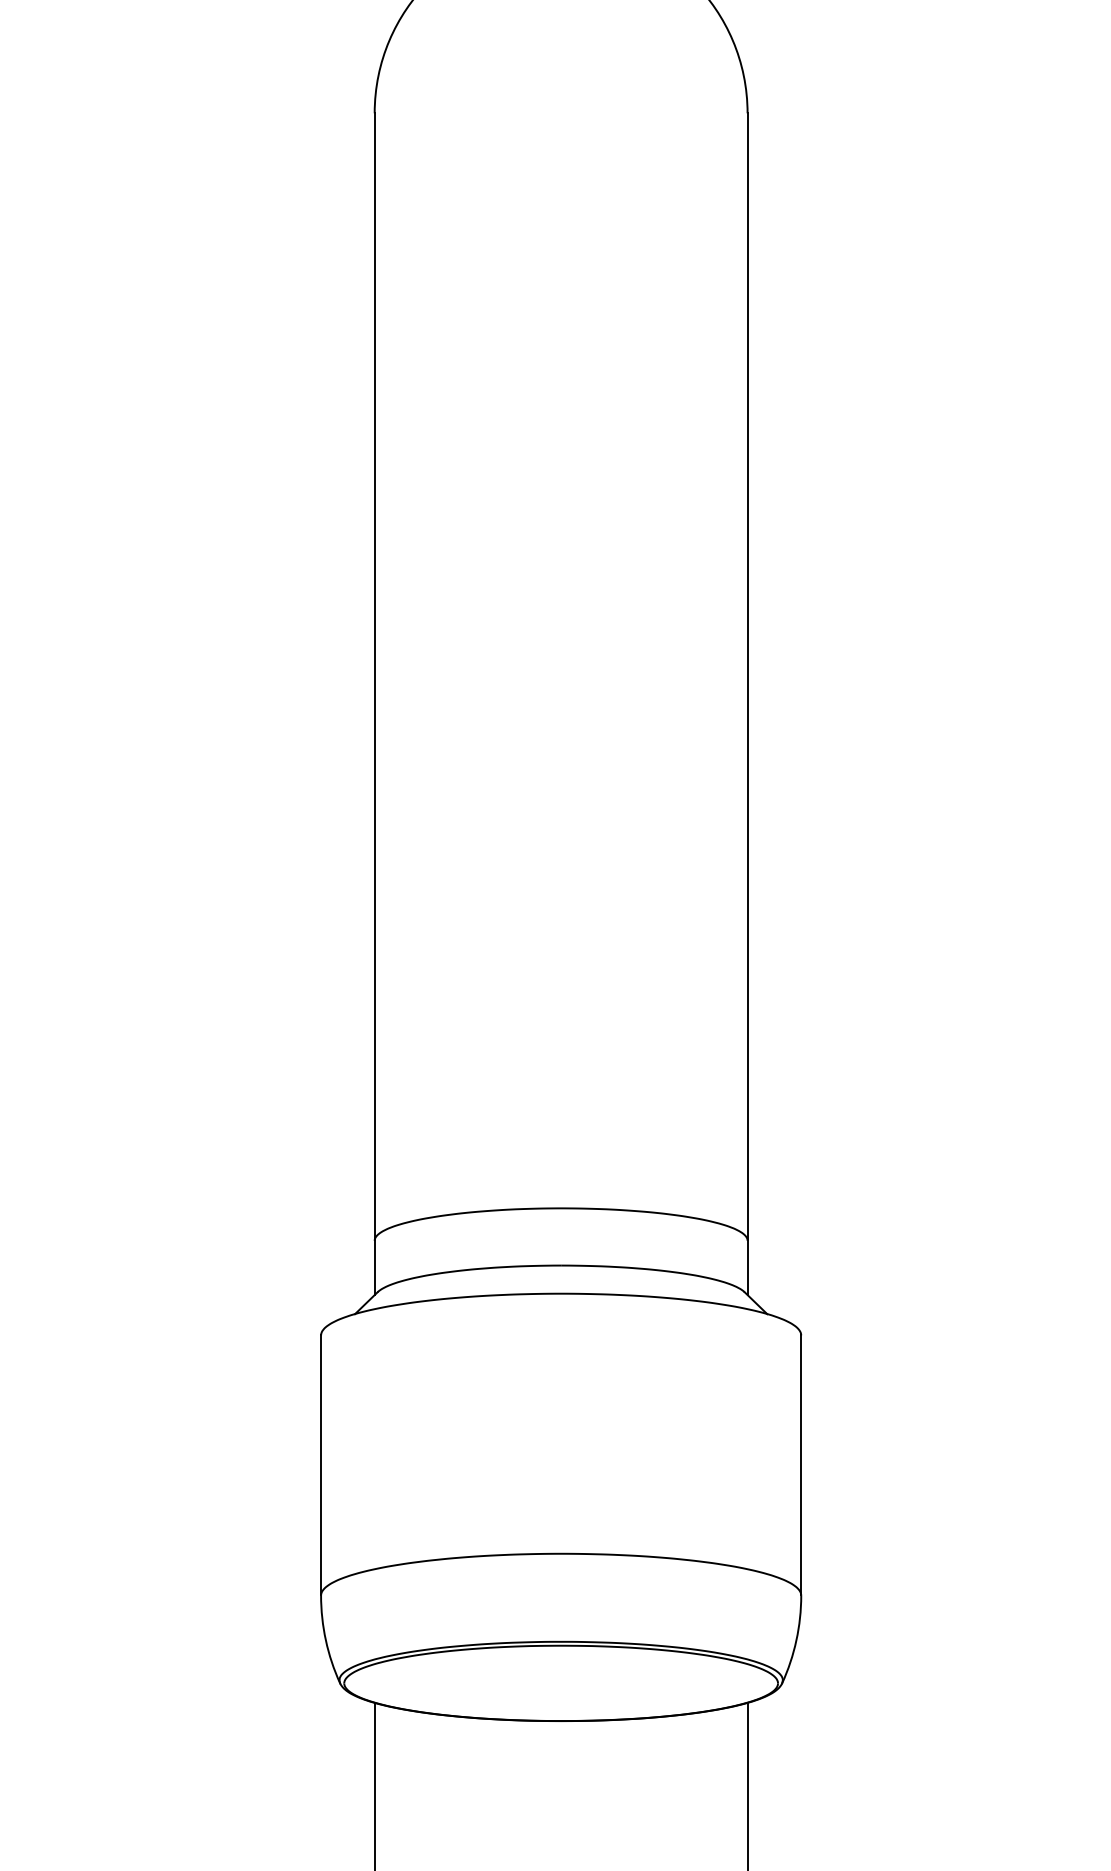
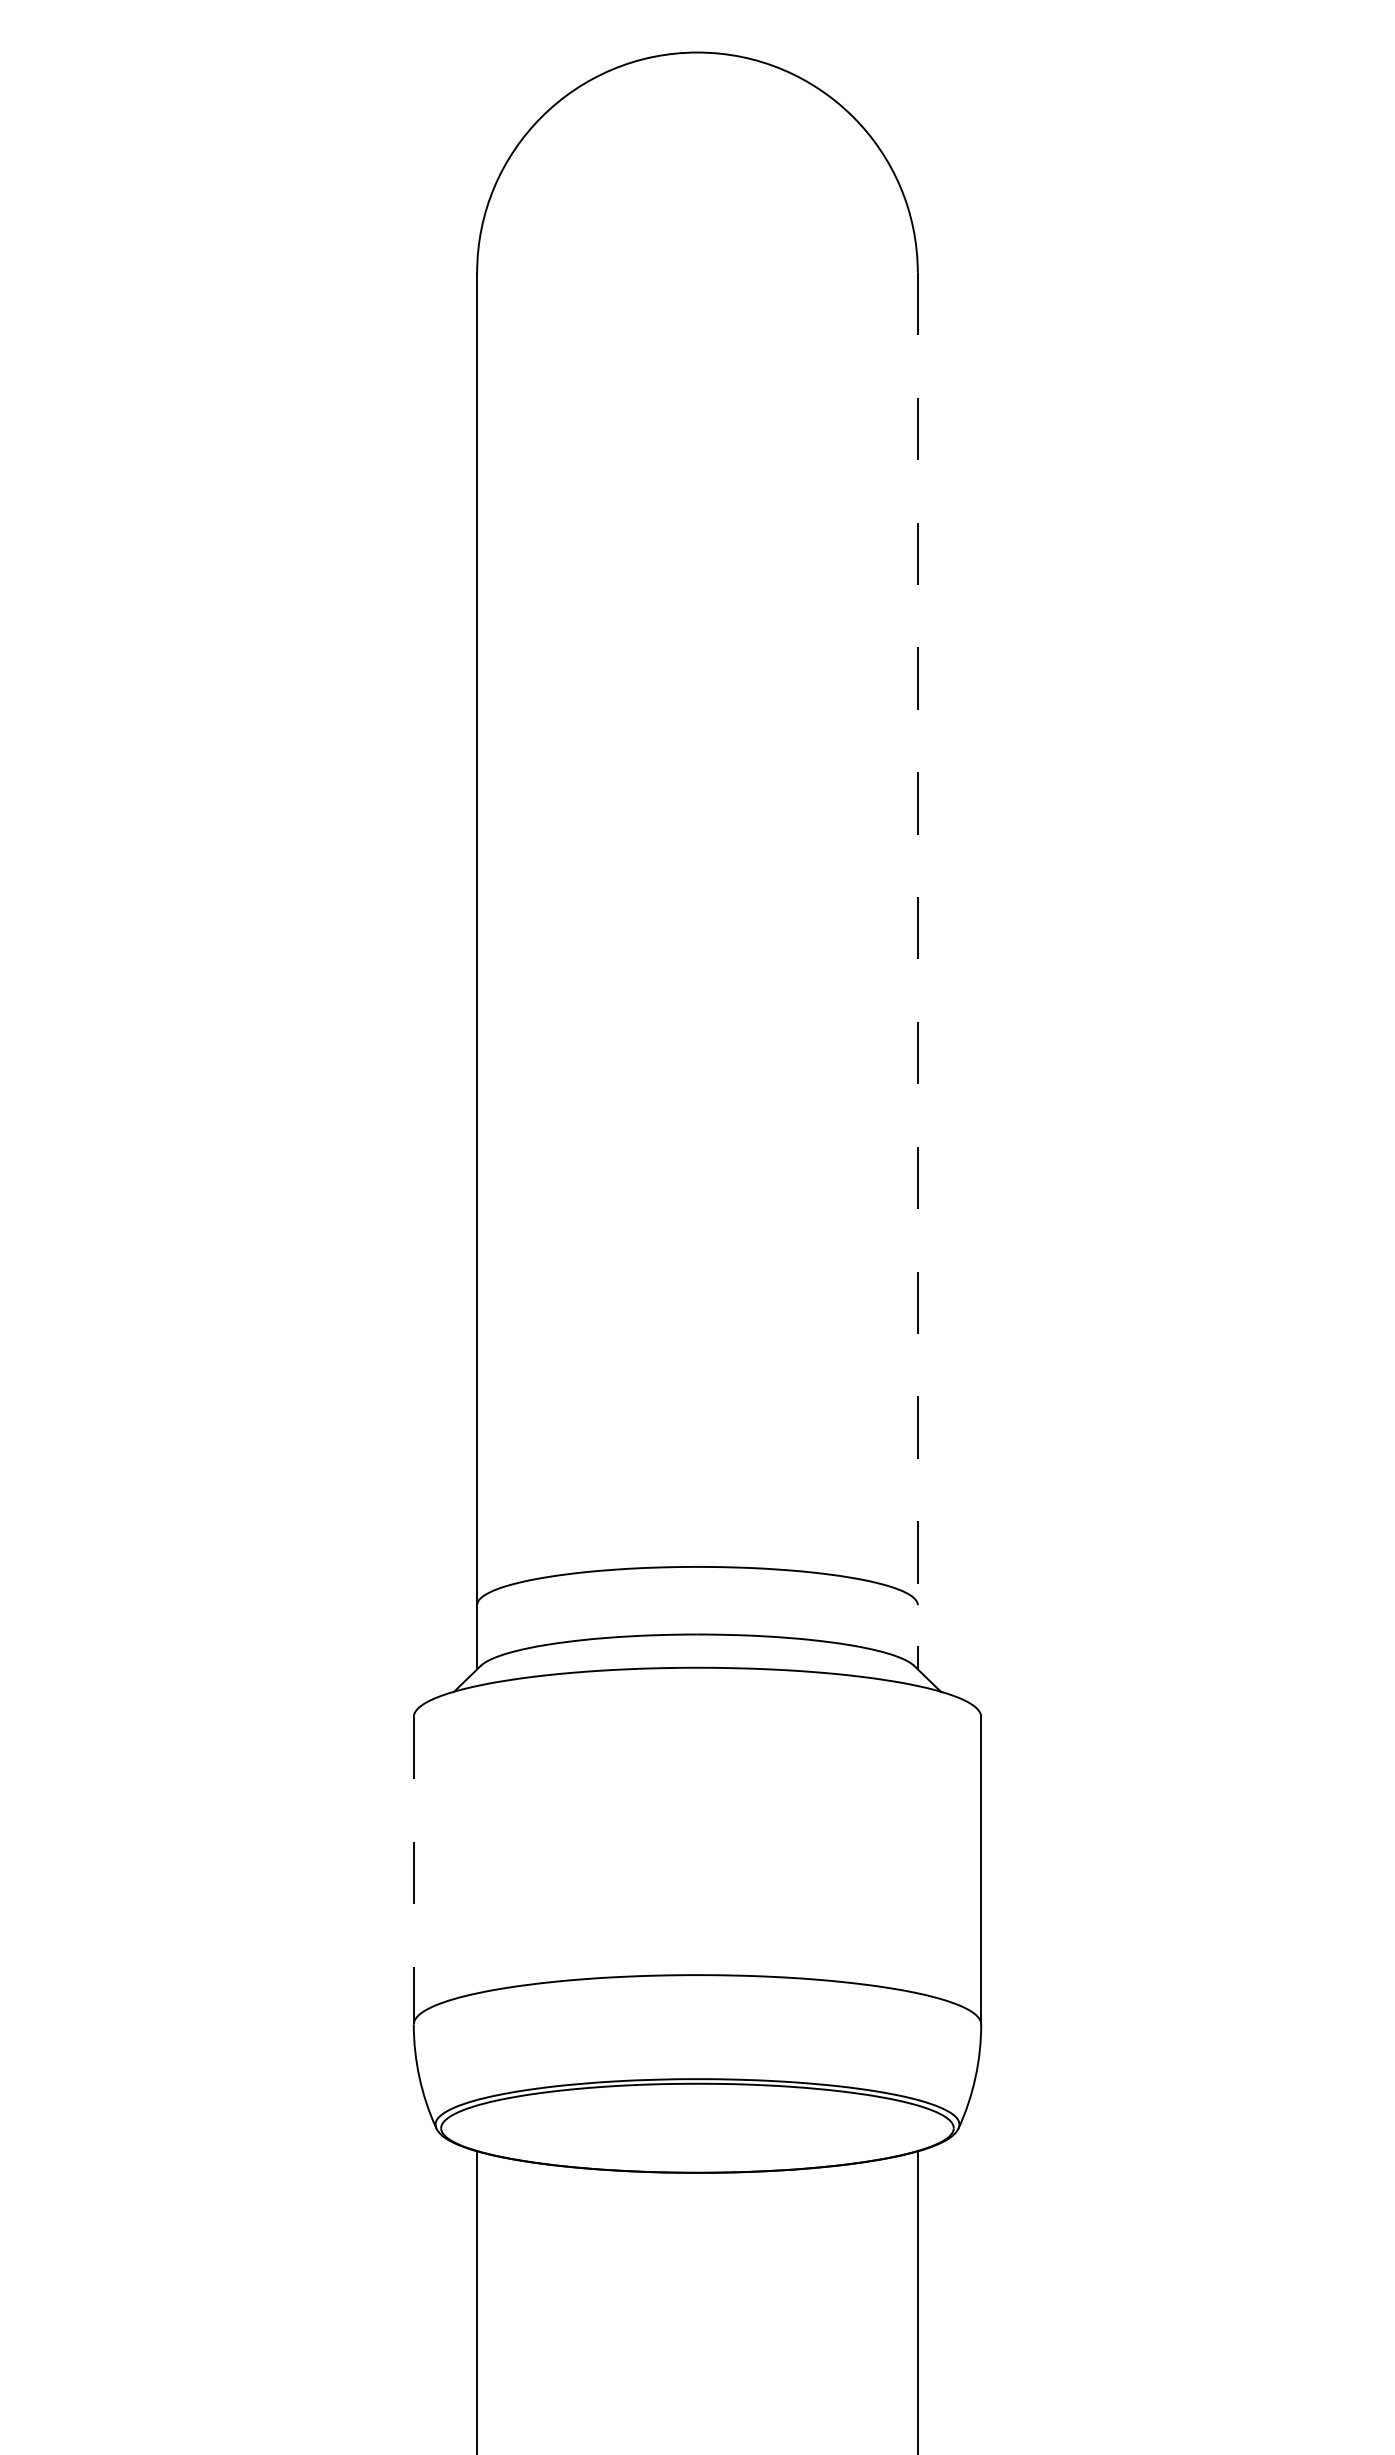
line: (747, 704) -> (917, 971), solid -> dashed
line: (320, 1465) -> (413, 1870), solid -> dashed

